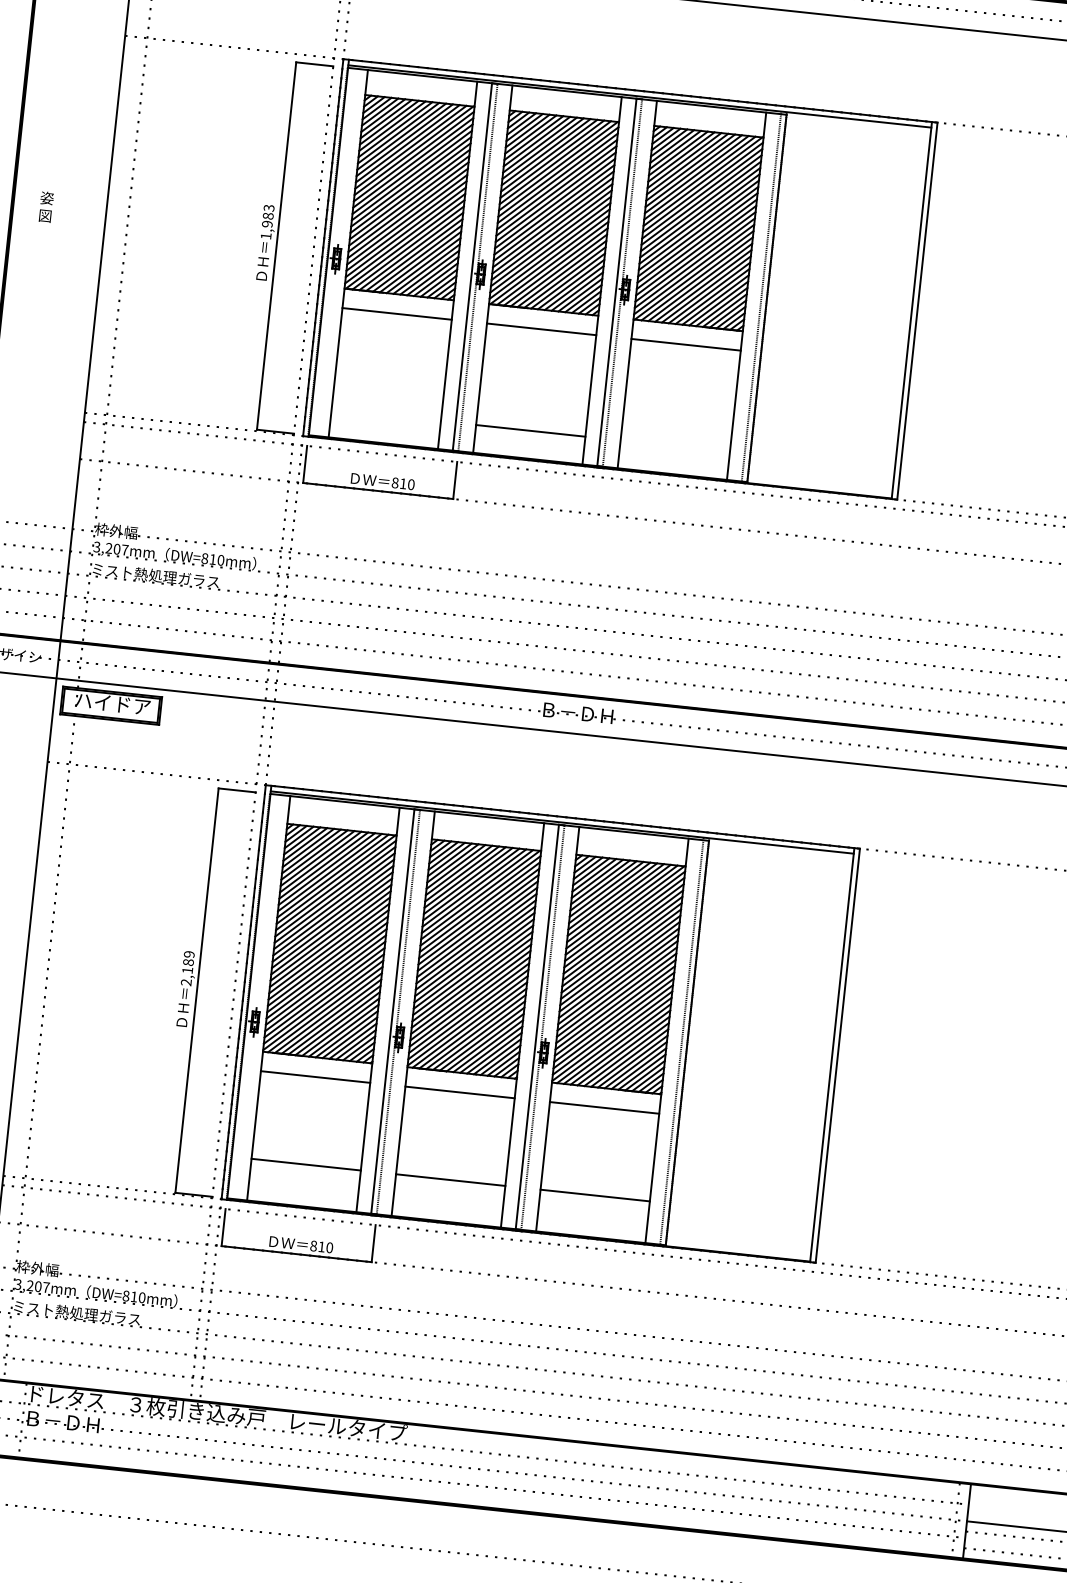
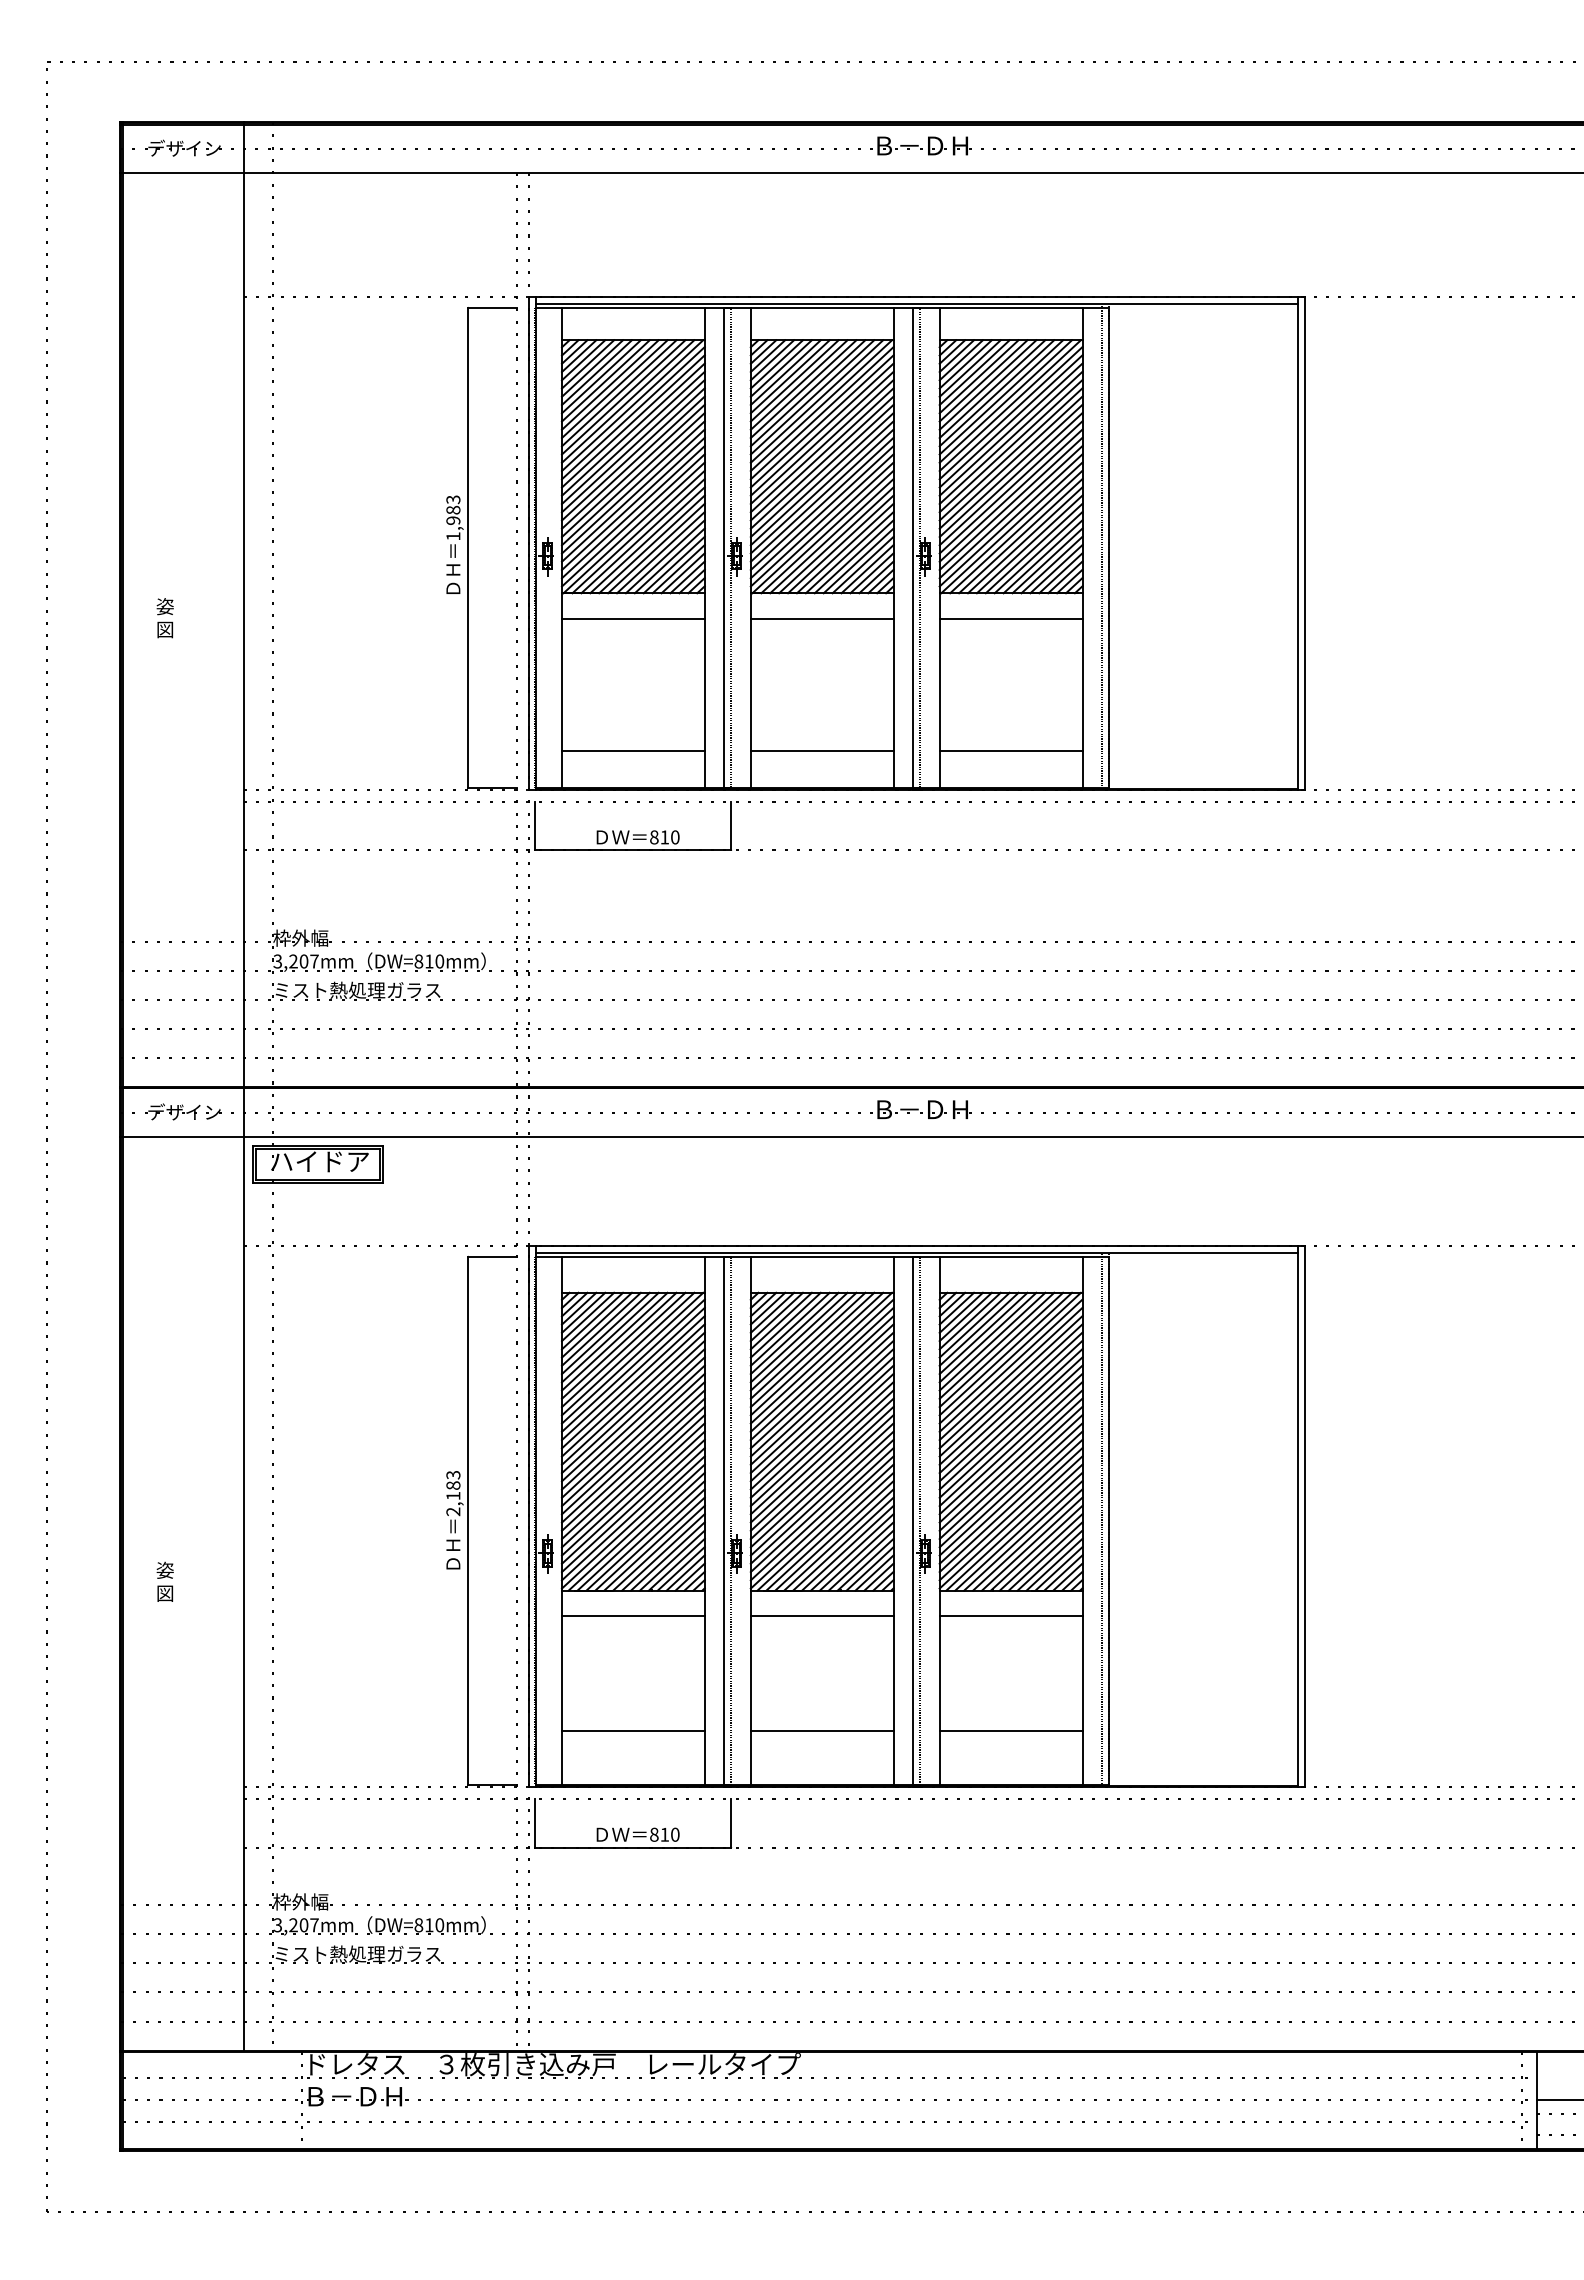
text: (45, 207) -> (164, 618), moved
line: (385, 415) -> (632, 751), added
line: (674, 446) -> (1010, 751), added
text: (189, 954) -> (453, 1475), 2,189 -> 2,183

